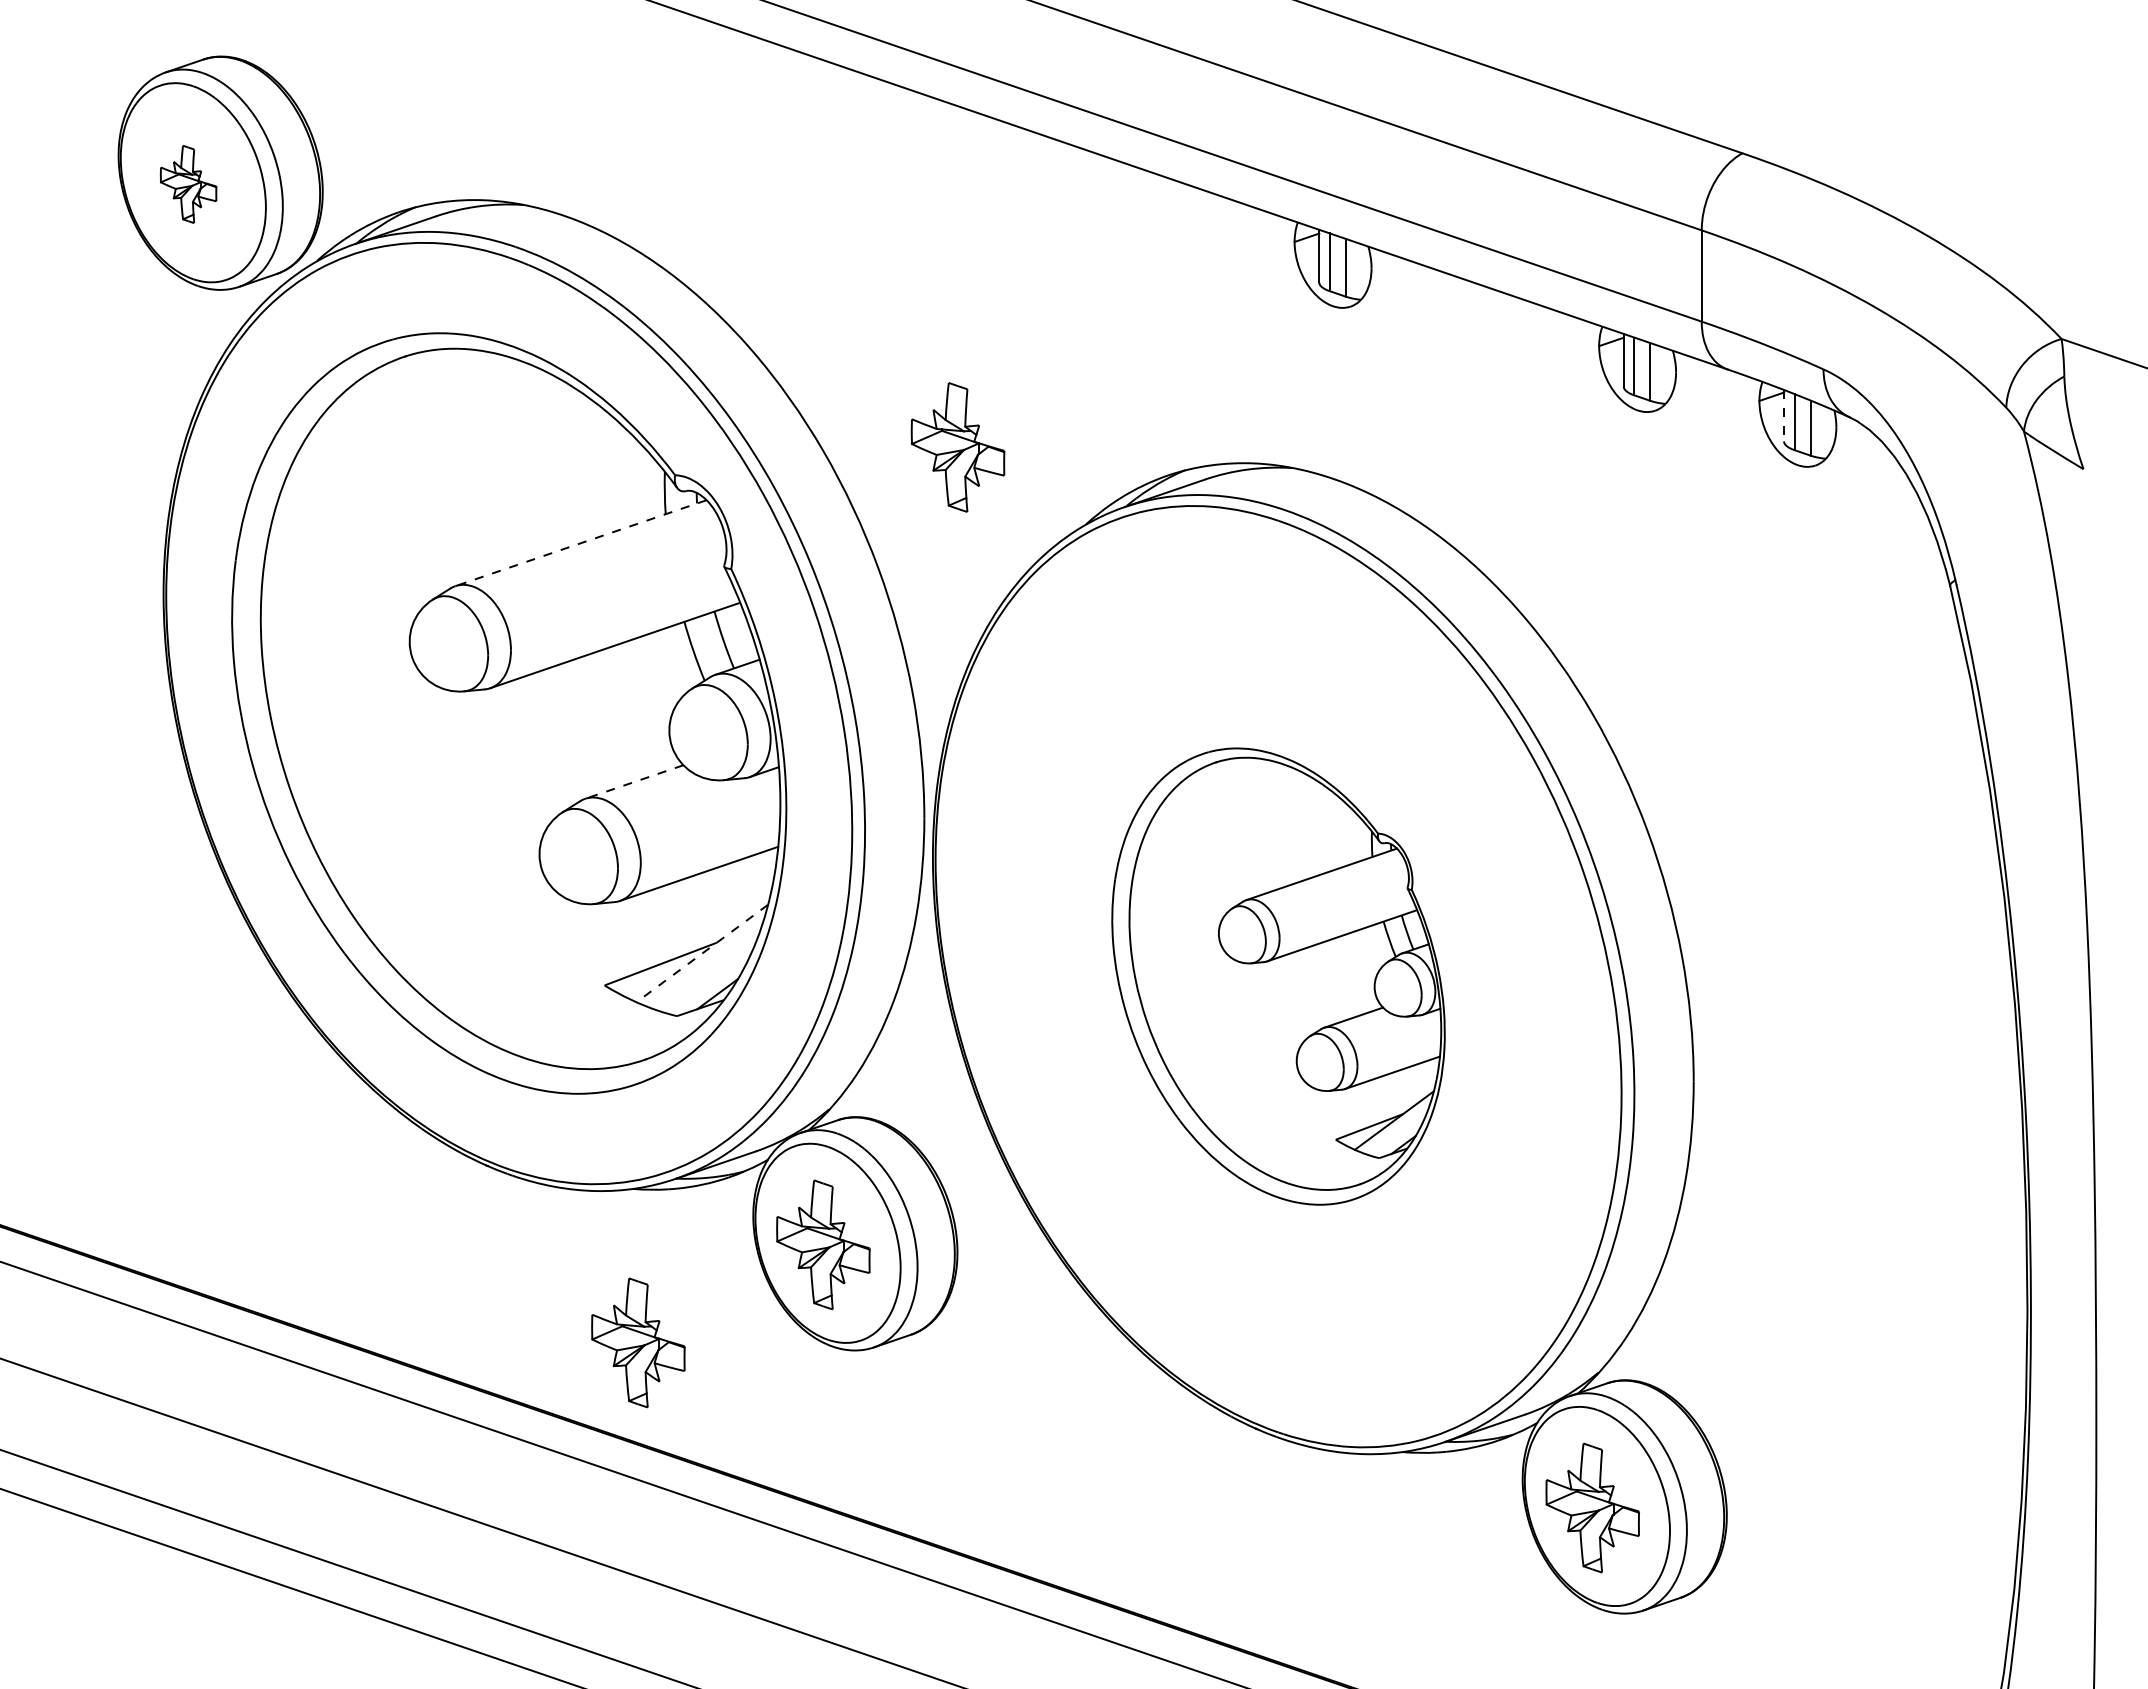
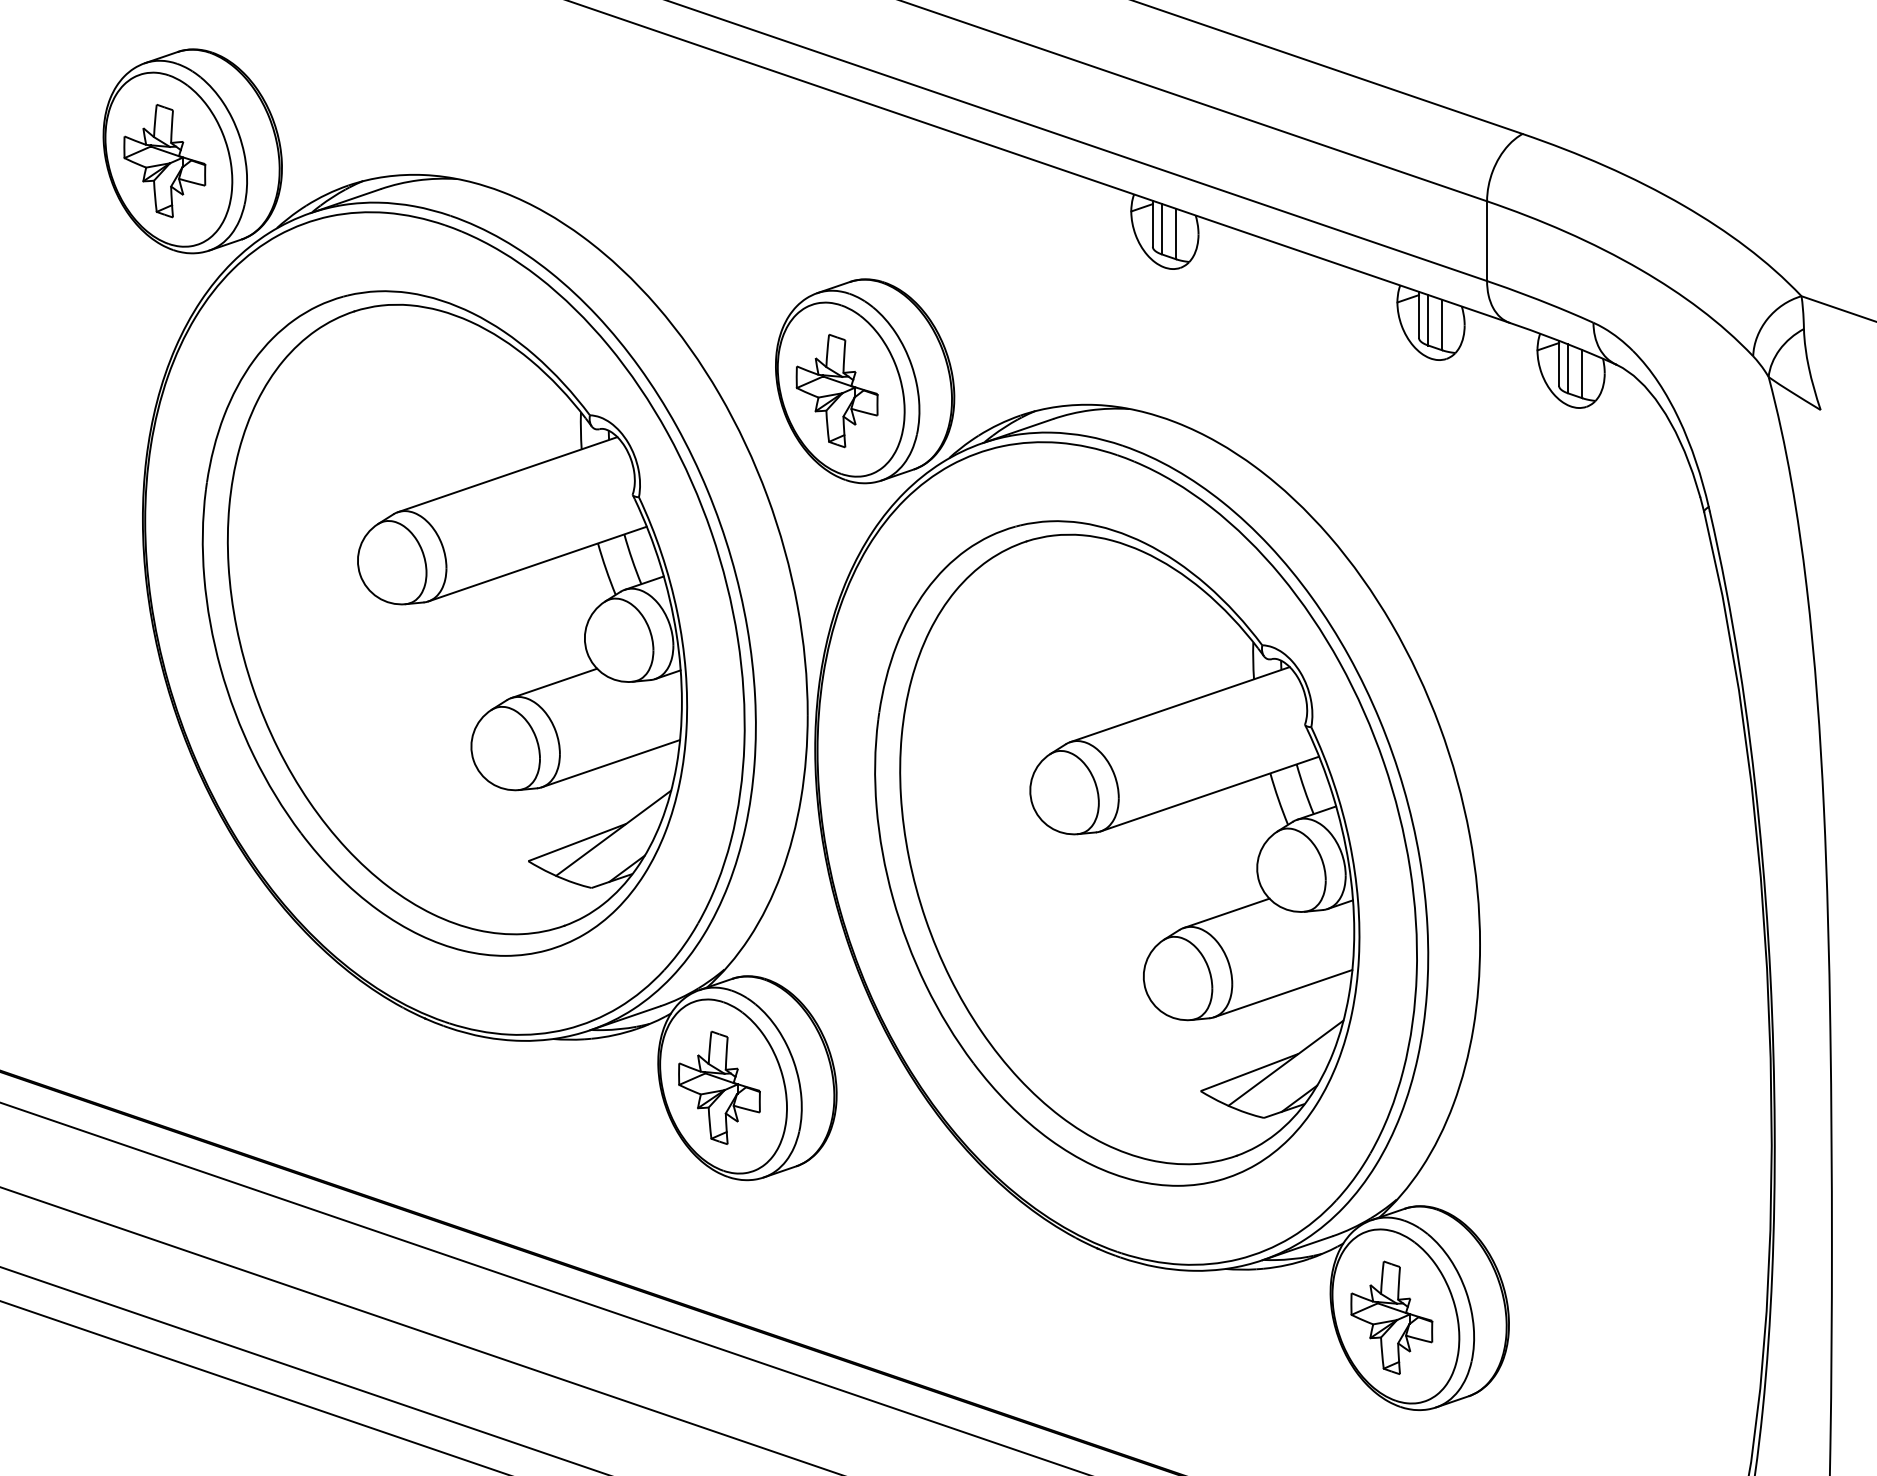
part: (188, 184) -> (164, 161), size x1.67
line: (1784, 415) -> (1559, 363), dashed -> solid
part: (989, 435) -> (864, 380), added
line: (580, 543) -> (507, 474), dashed -> solid
line: (634, 782) -> (554, 683), dashed -> solid
line: (702, 953) -> (613, 833), dashed -> solid
part: (1278, 976) -> (1117, 853), size x1.67
part: (638, 1342) -> (557, 1173), removed

